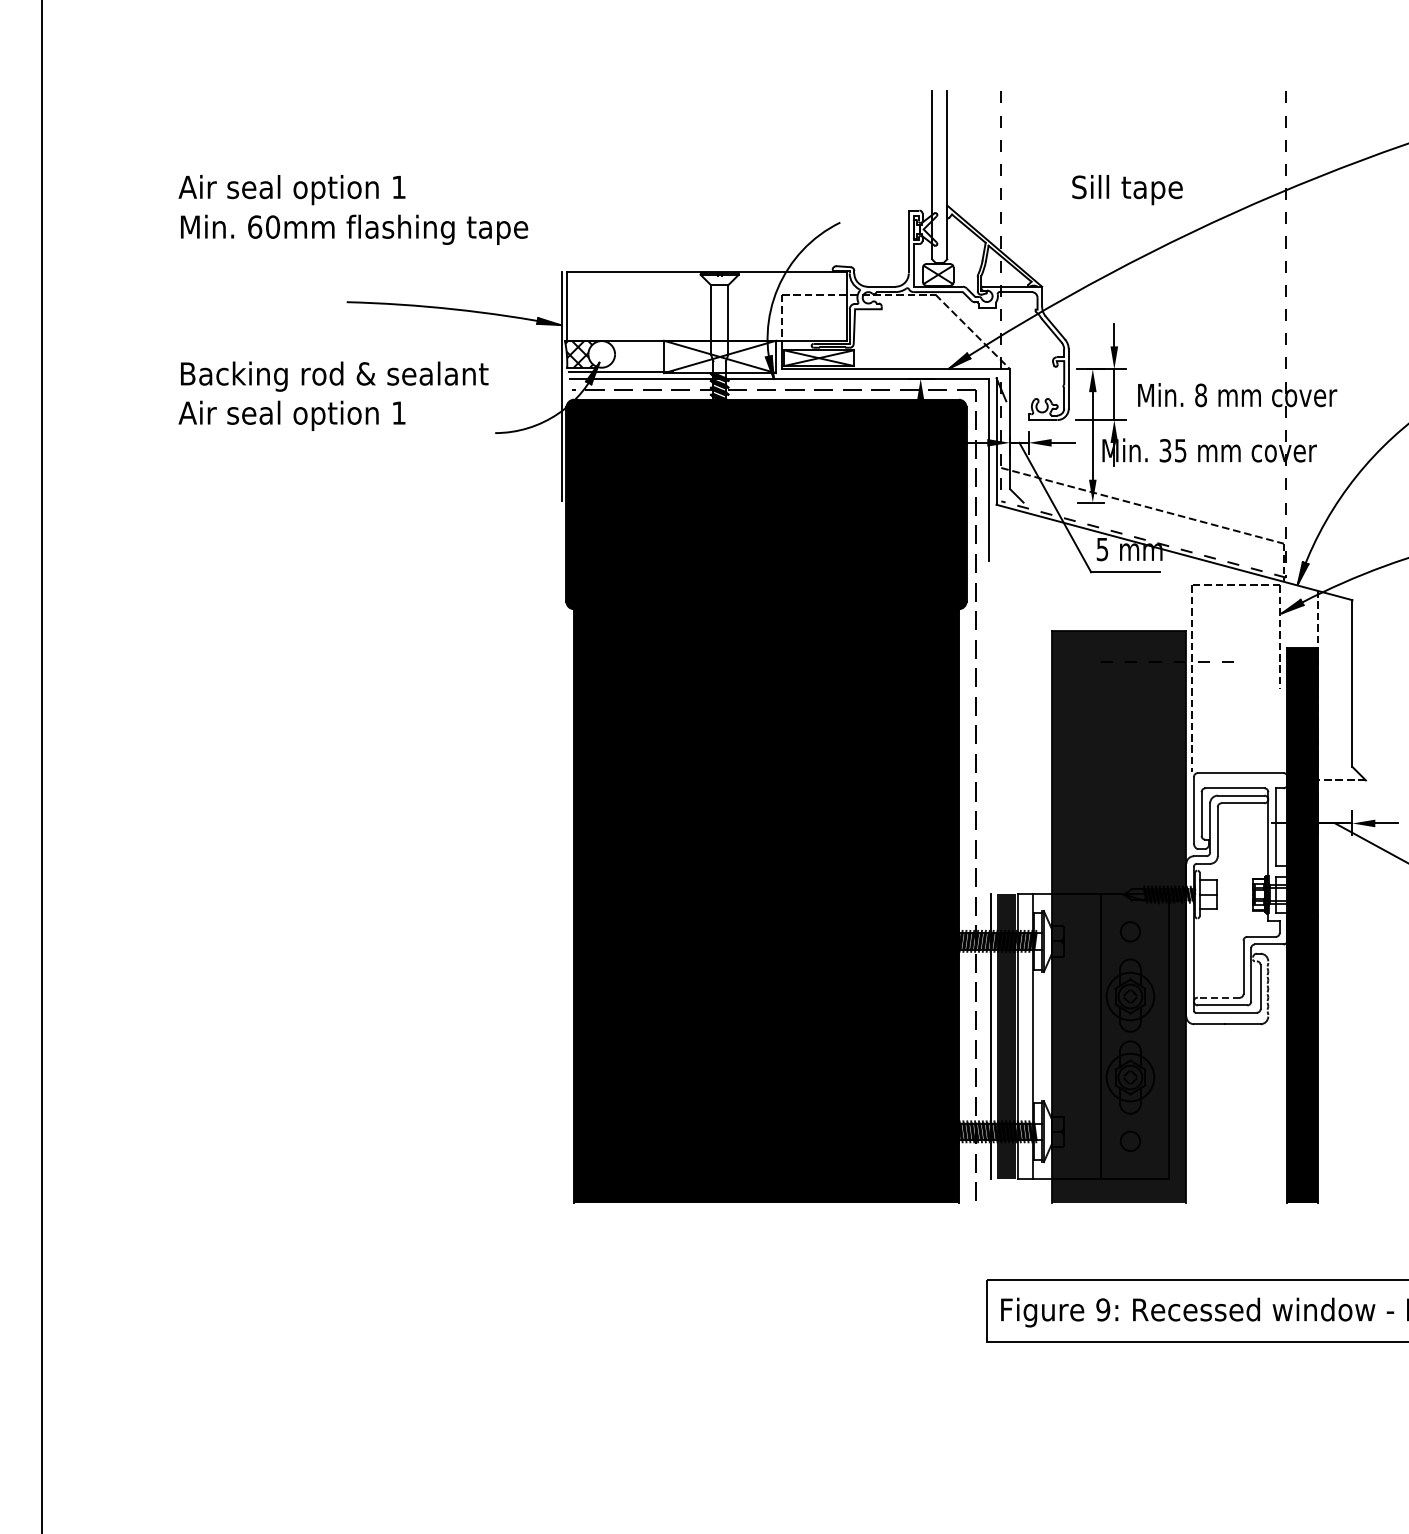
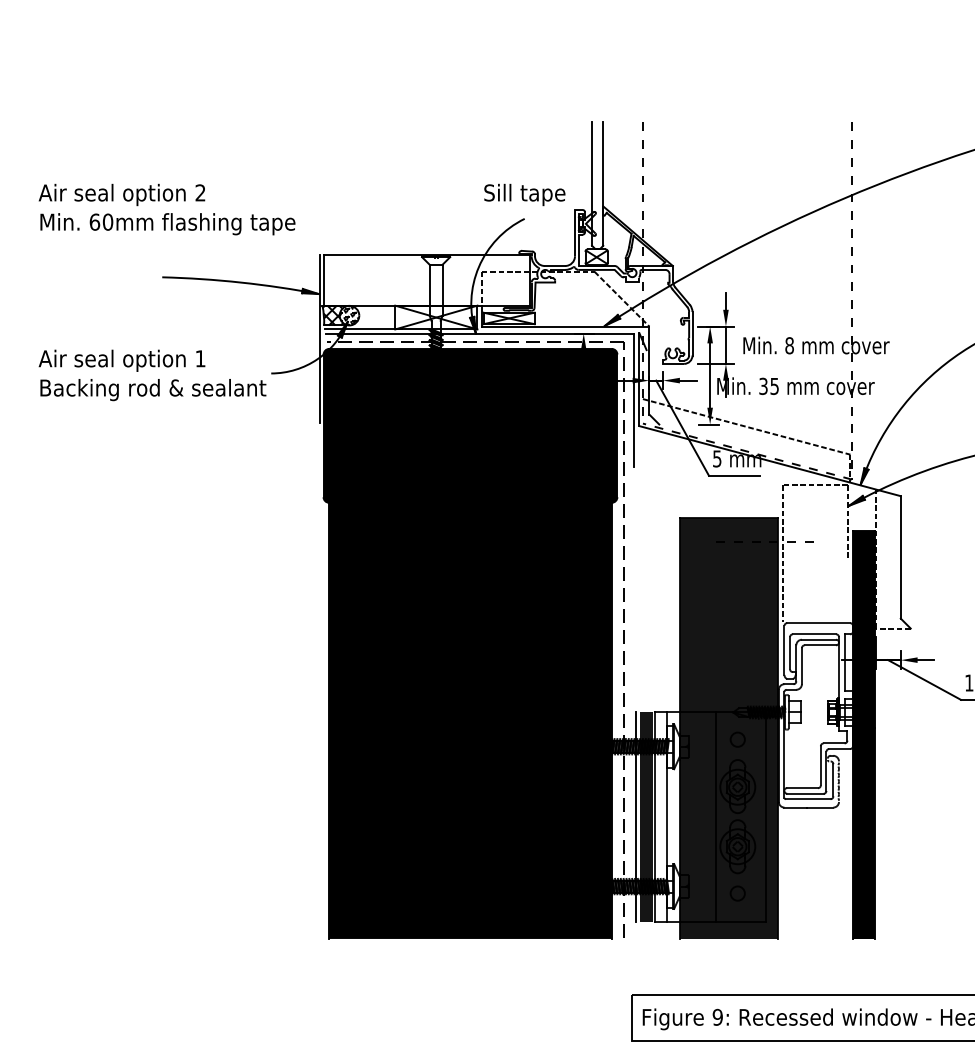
text: (398, 186) -> (200, 192), 1 -> 2
text: (1127, 190) -> (524, 195), moved
hatch: (601, 354) -> (349, 315), added
text: (334, 376) -> (153, 389), moved
line: (1218, 997) -> (802, 787), dashed -> solid

